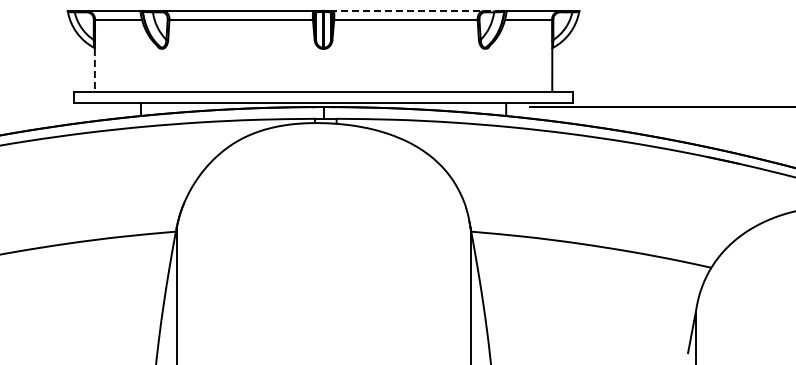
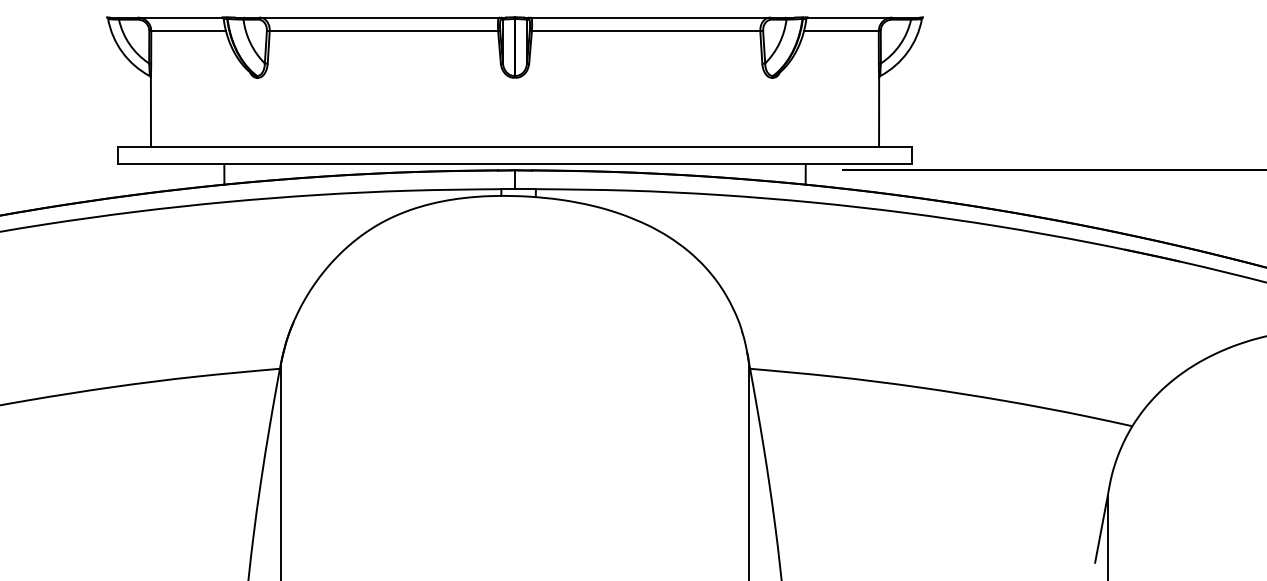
line: (414, 11) -> (659, 18), dashed -> solid
line: (94, 70) -> (150, 112), dashed -> solid

